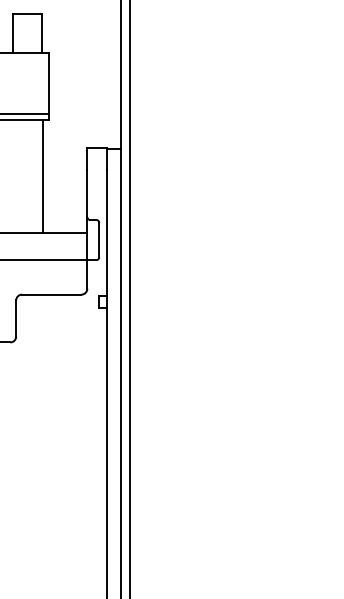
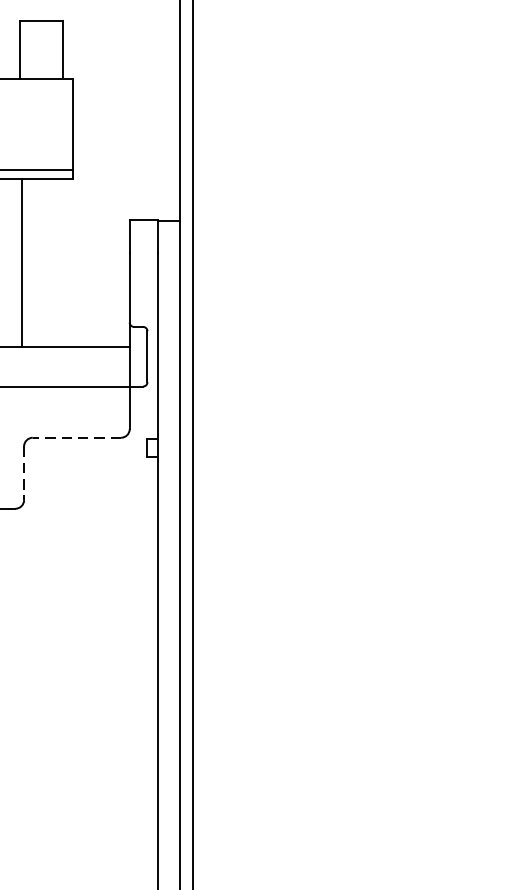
line: (43, 176) -> (23, 262), moved
line: (51, 294) -> (76, 437), solid -> dashed
line: (16, 319) -> (24, 474), solid -> dashed

